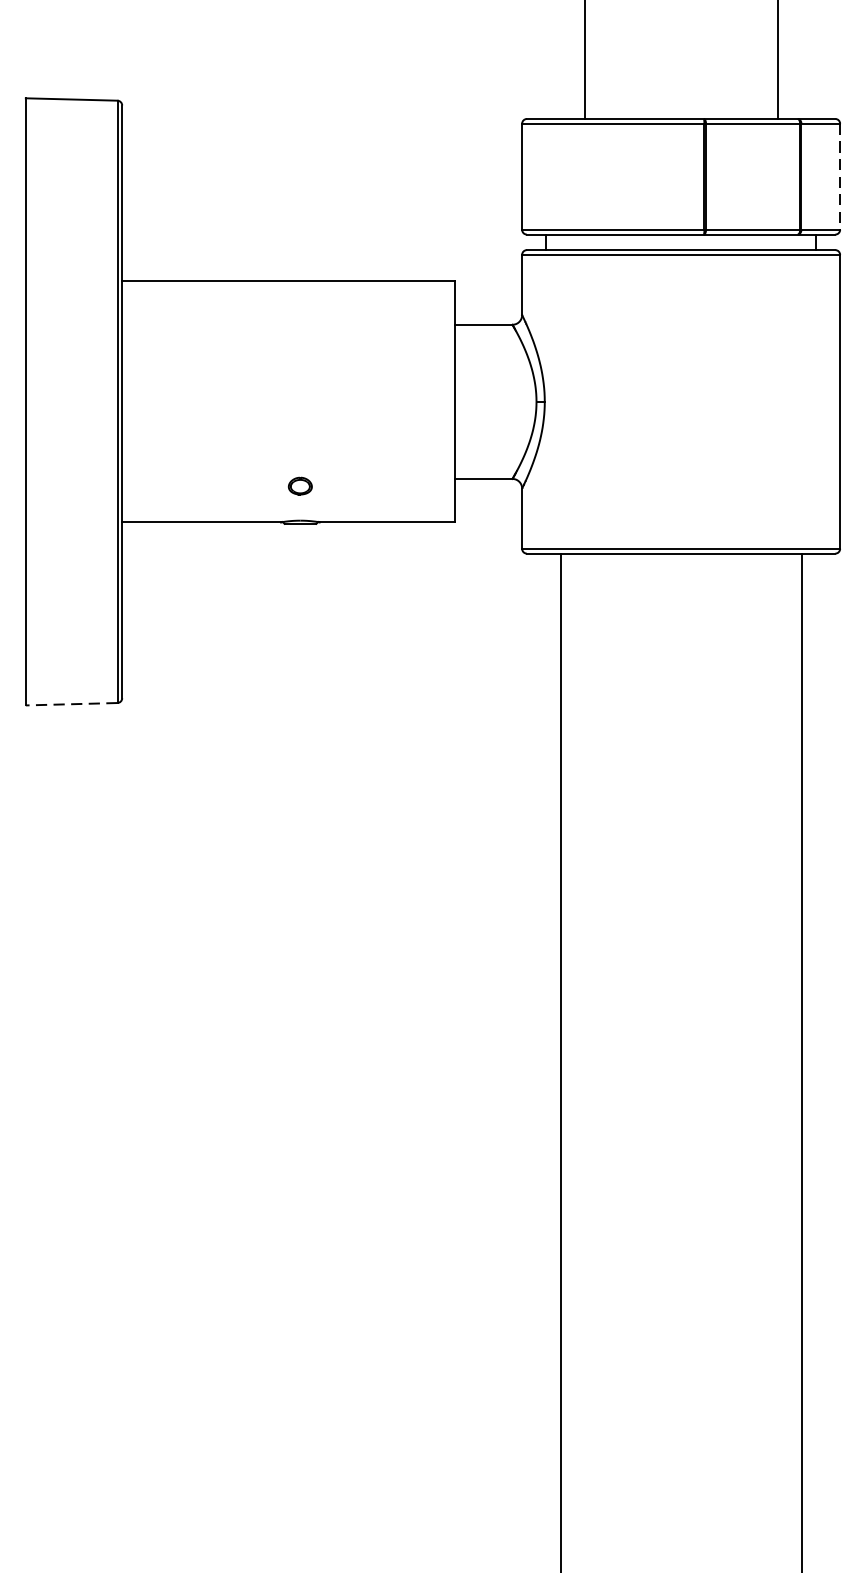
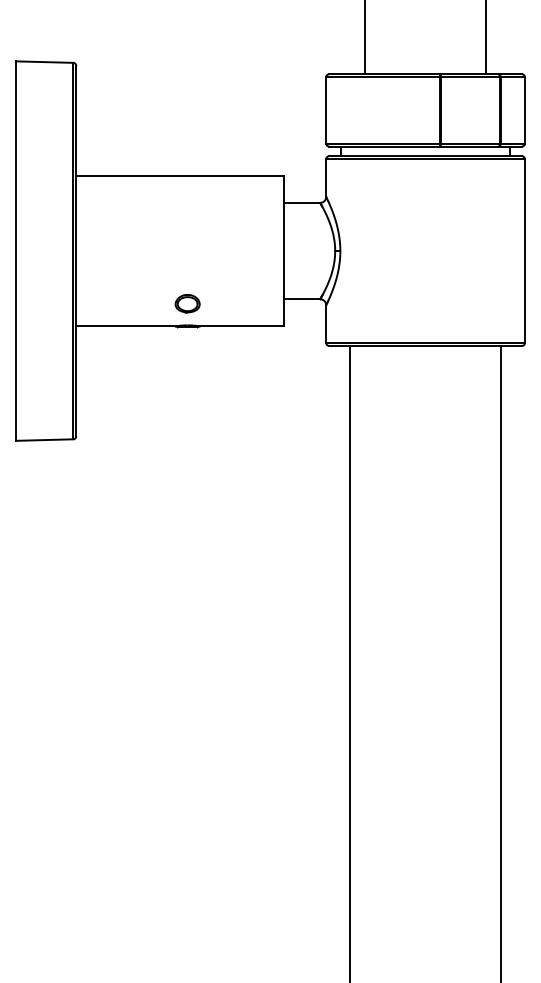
line: (839, 176) -> (524, 110), dashed -> solid
part: (300, 485) -> (187, 303), size x1.67
line: (71, 704) -> (44, 440), dashed -> solid

